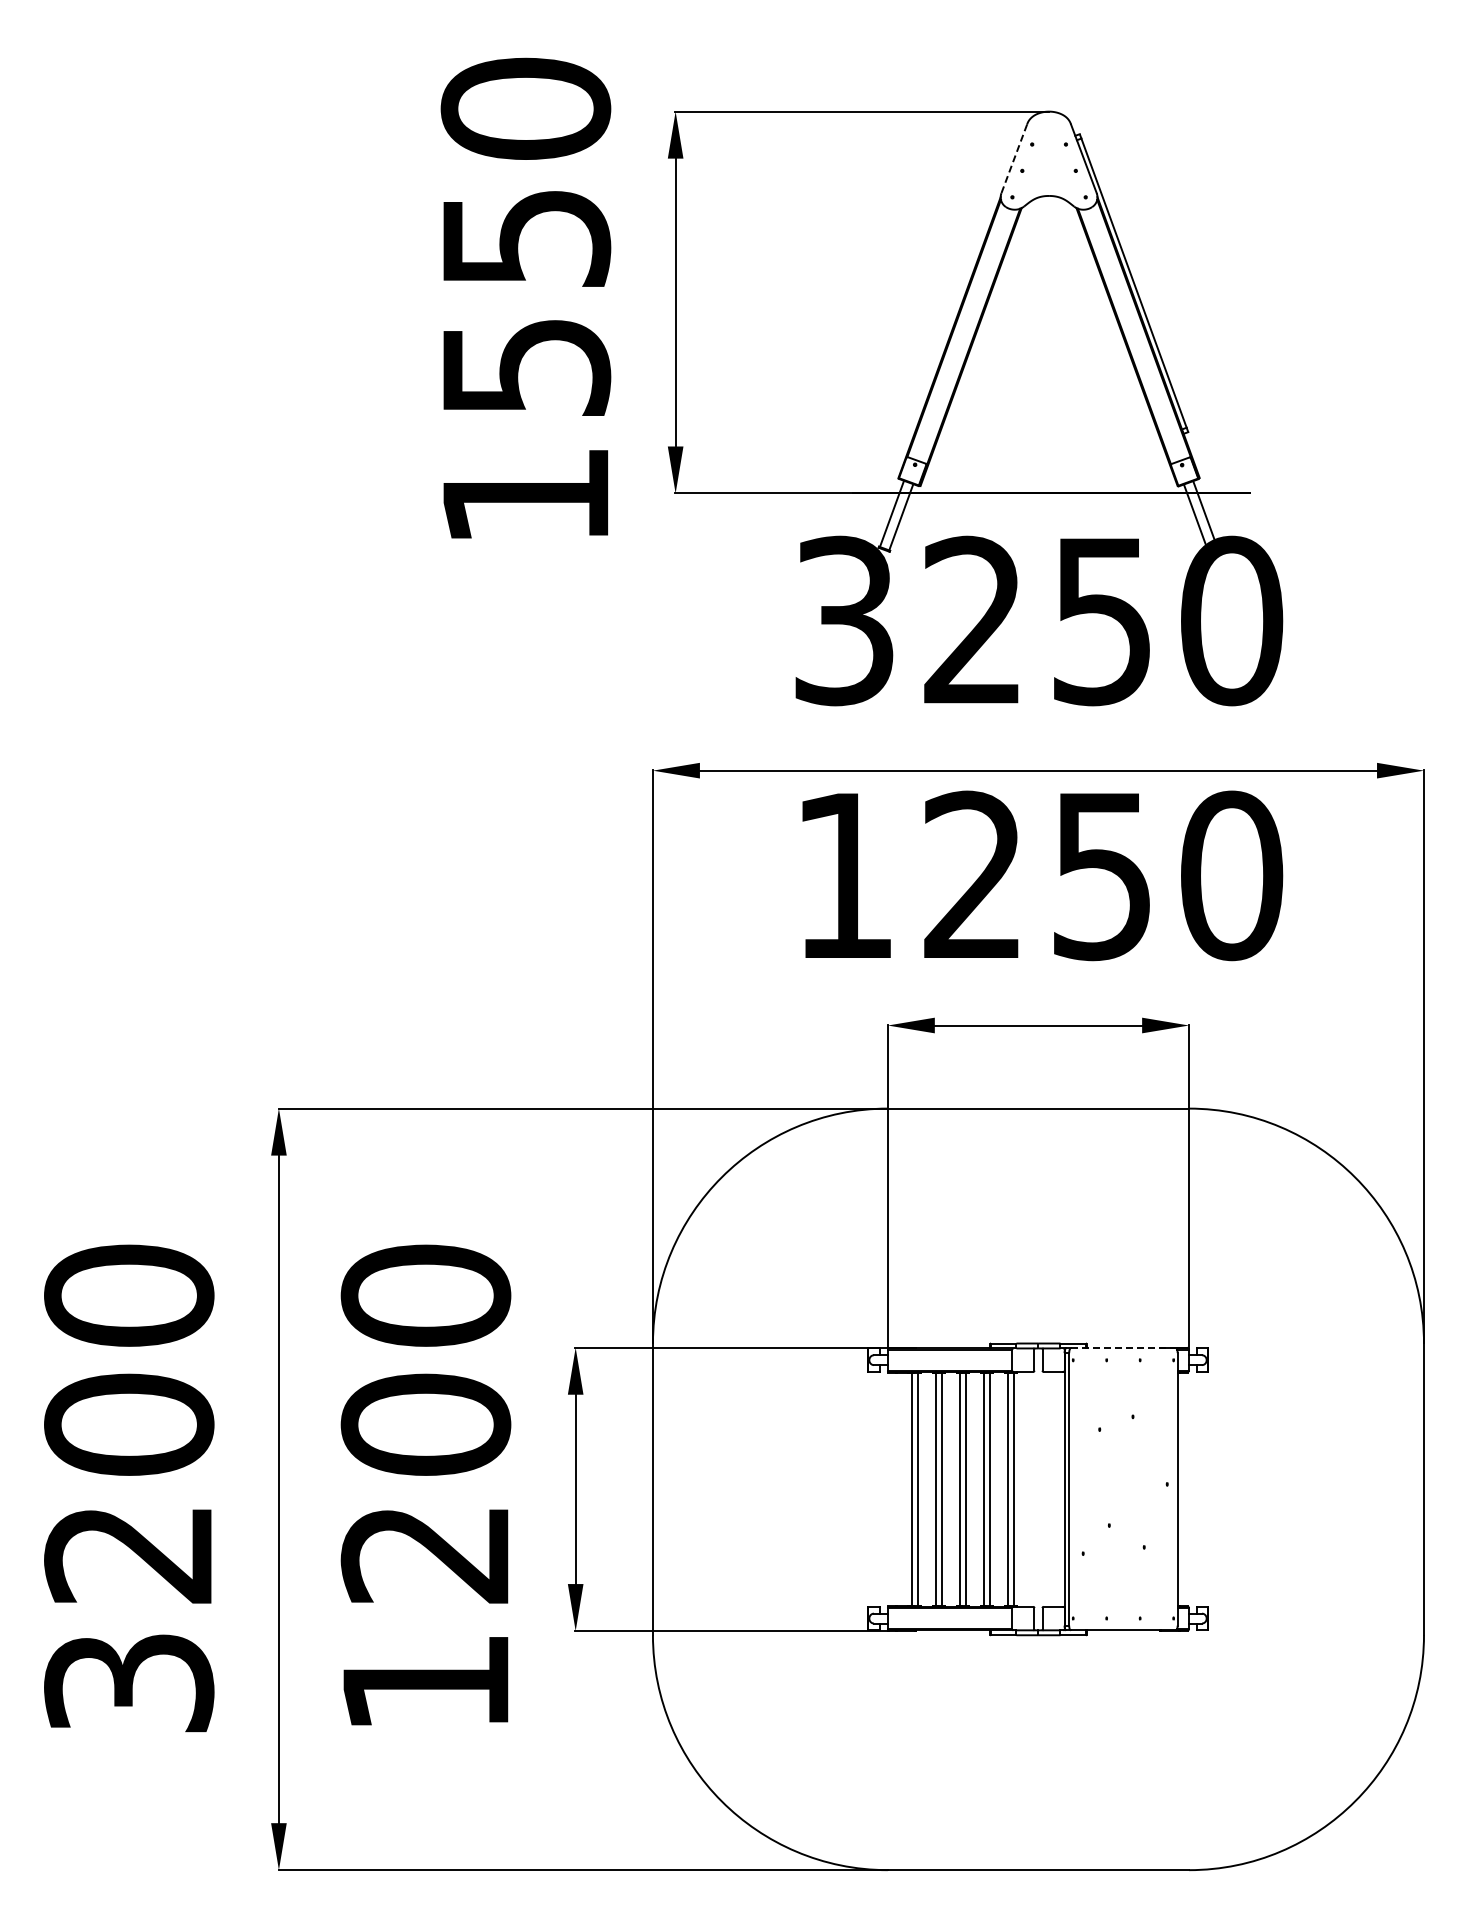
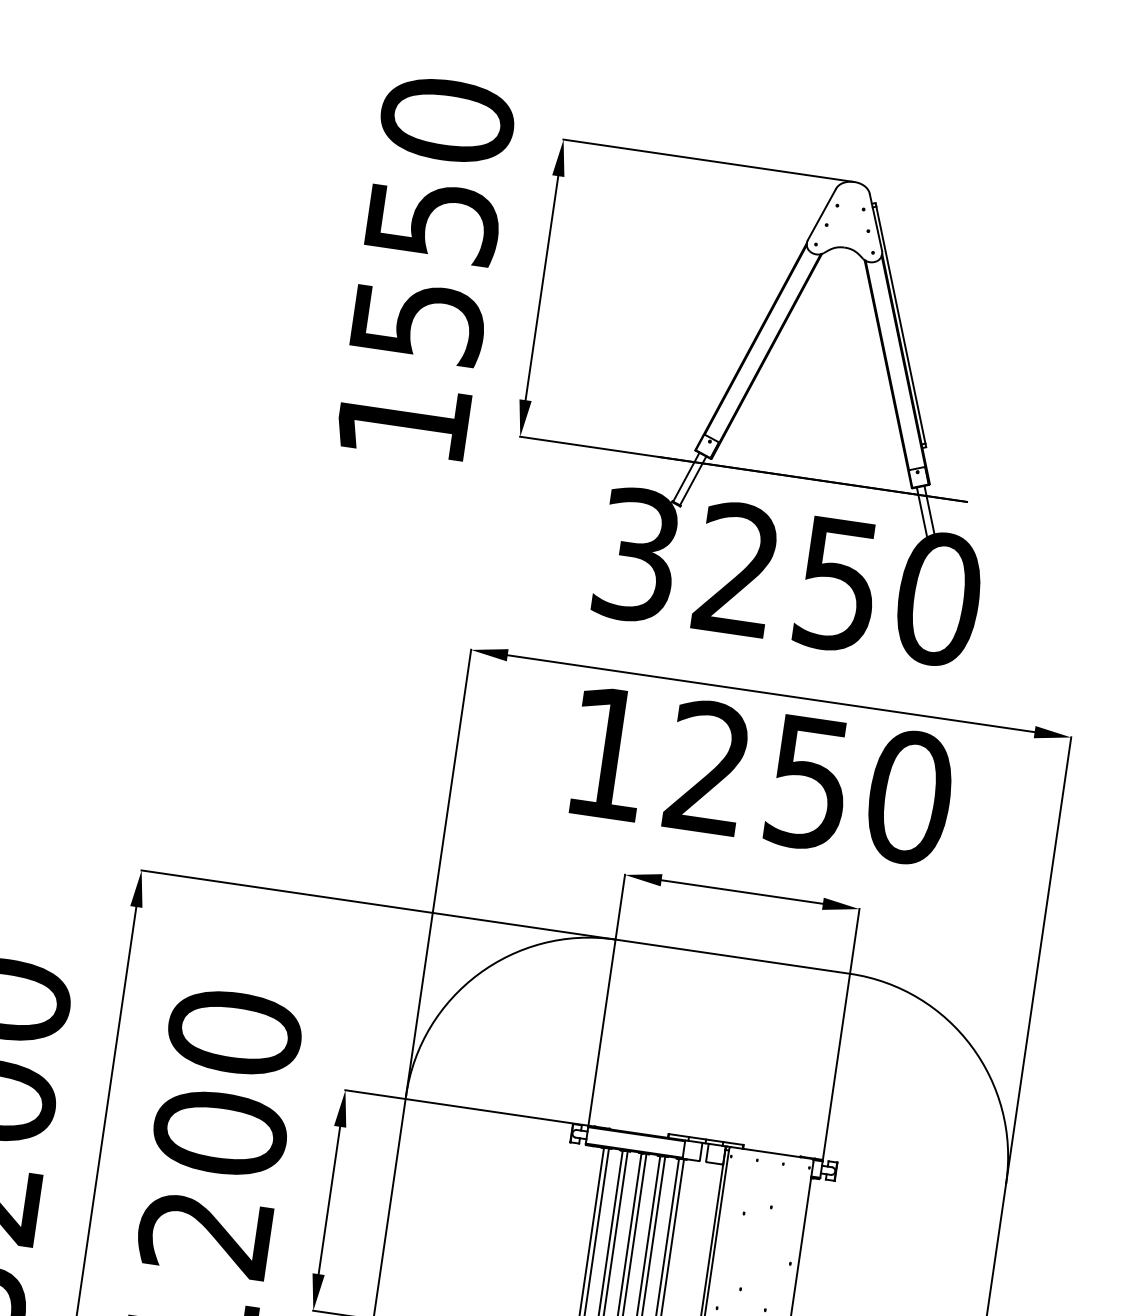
line: (1014, 158) -> (822, 214), dashed -> solid
line: (1123, 1348) -> (771, 1153), dashed -> solid

